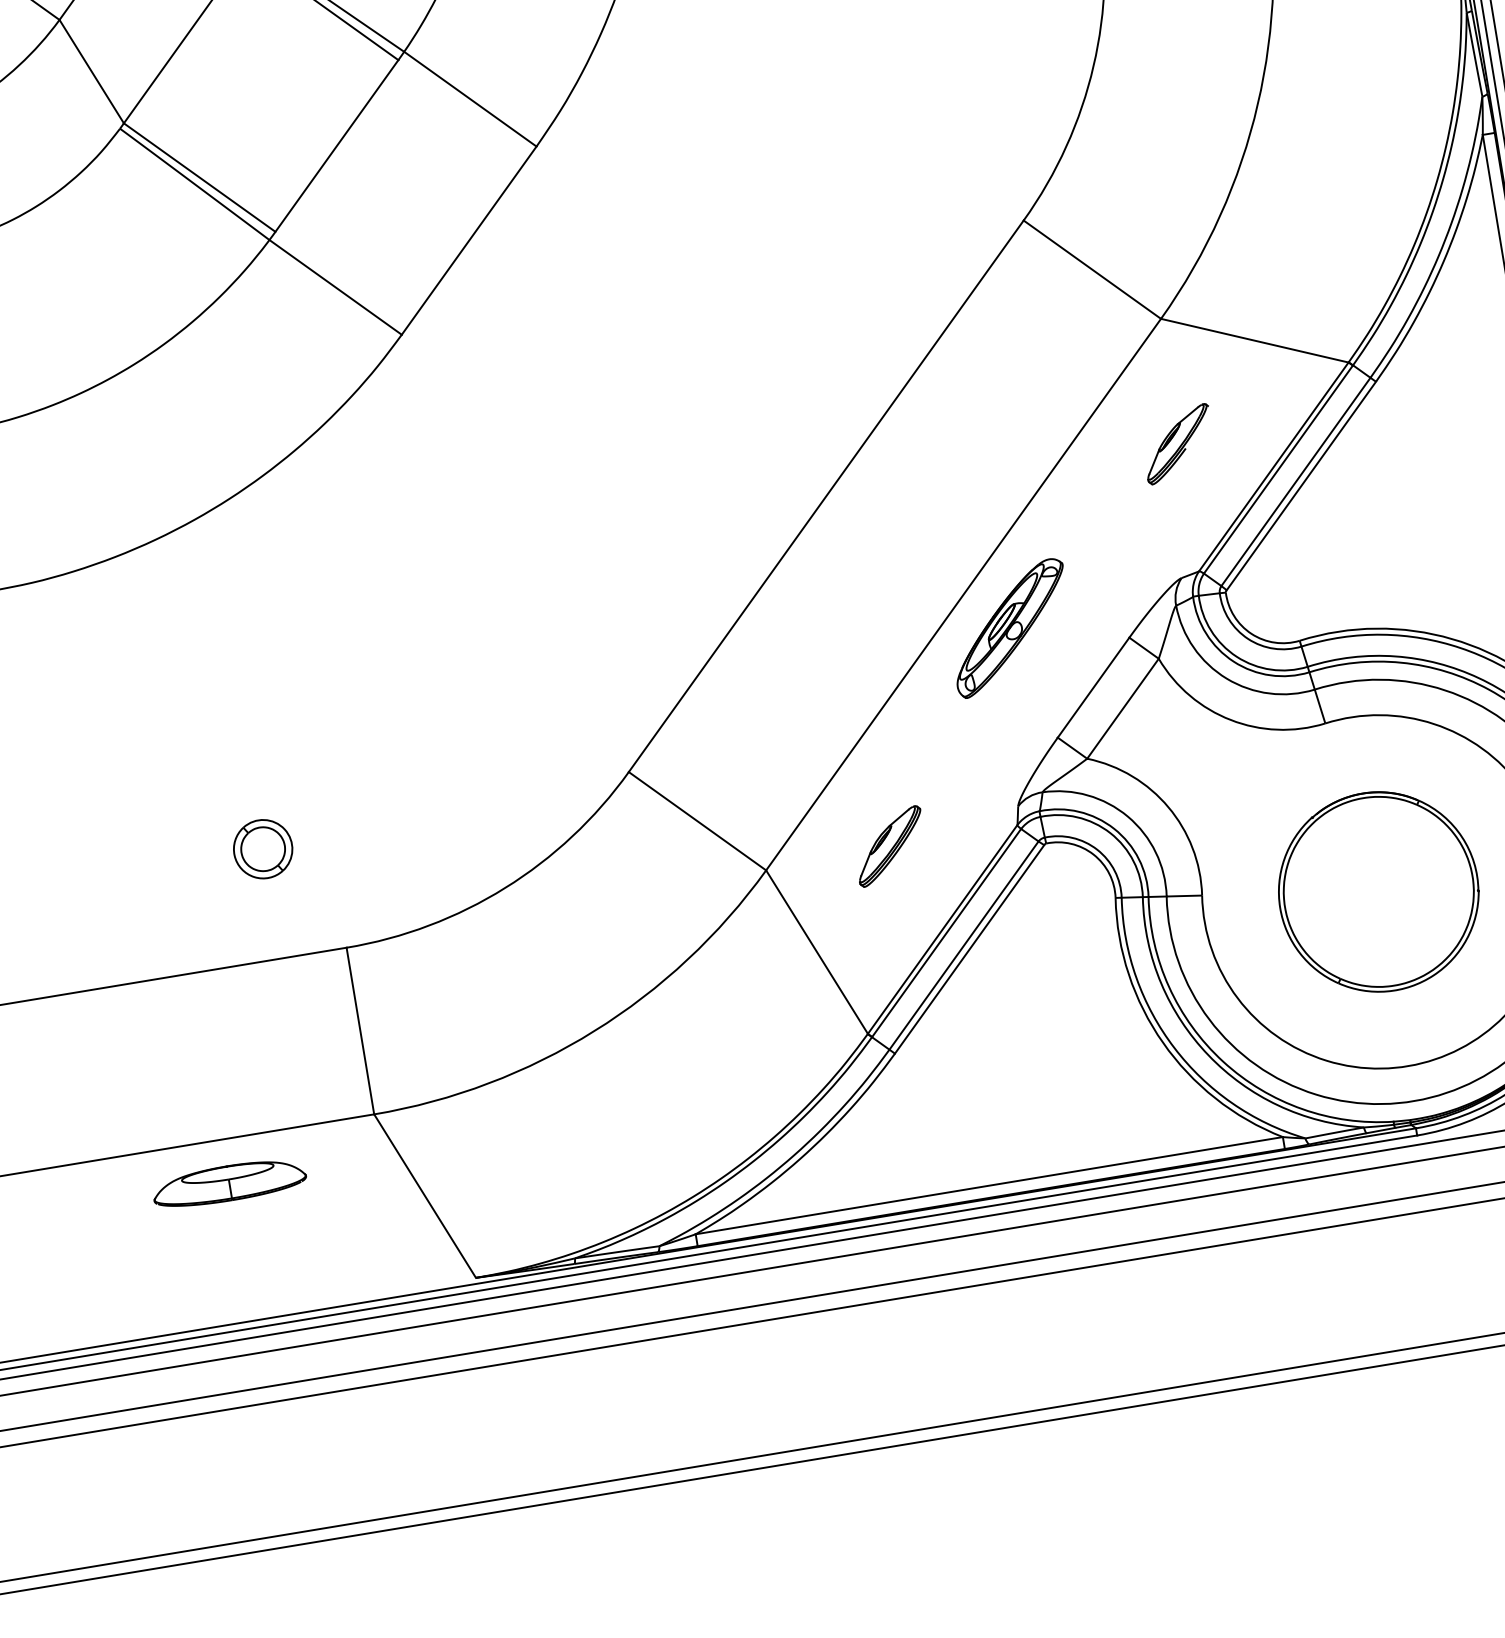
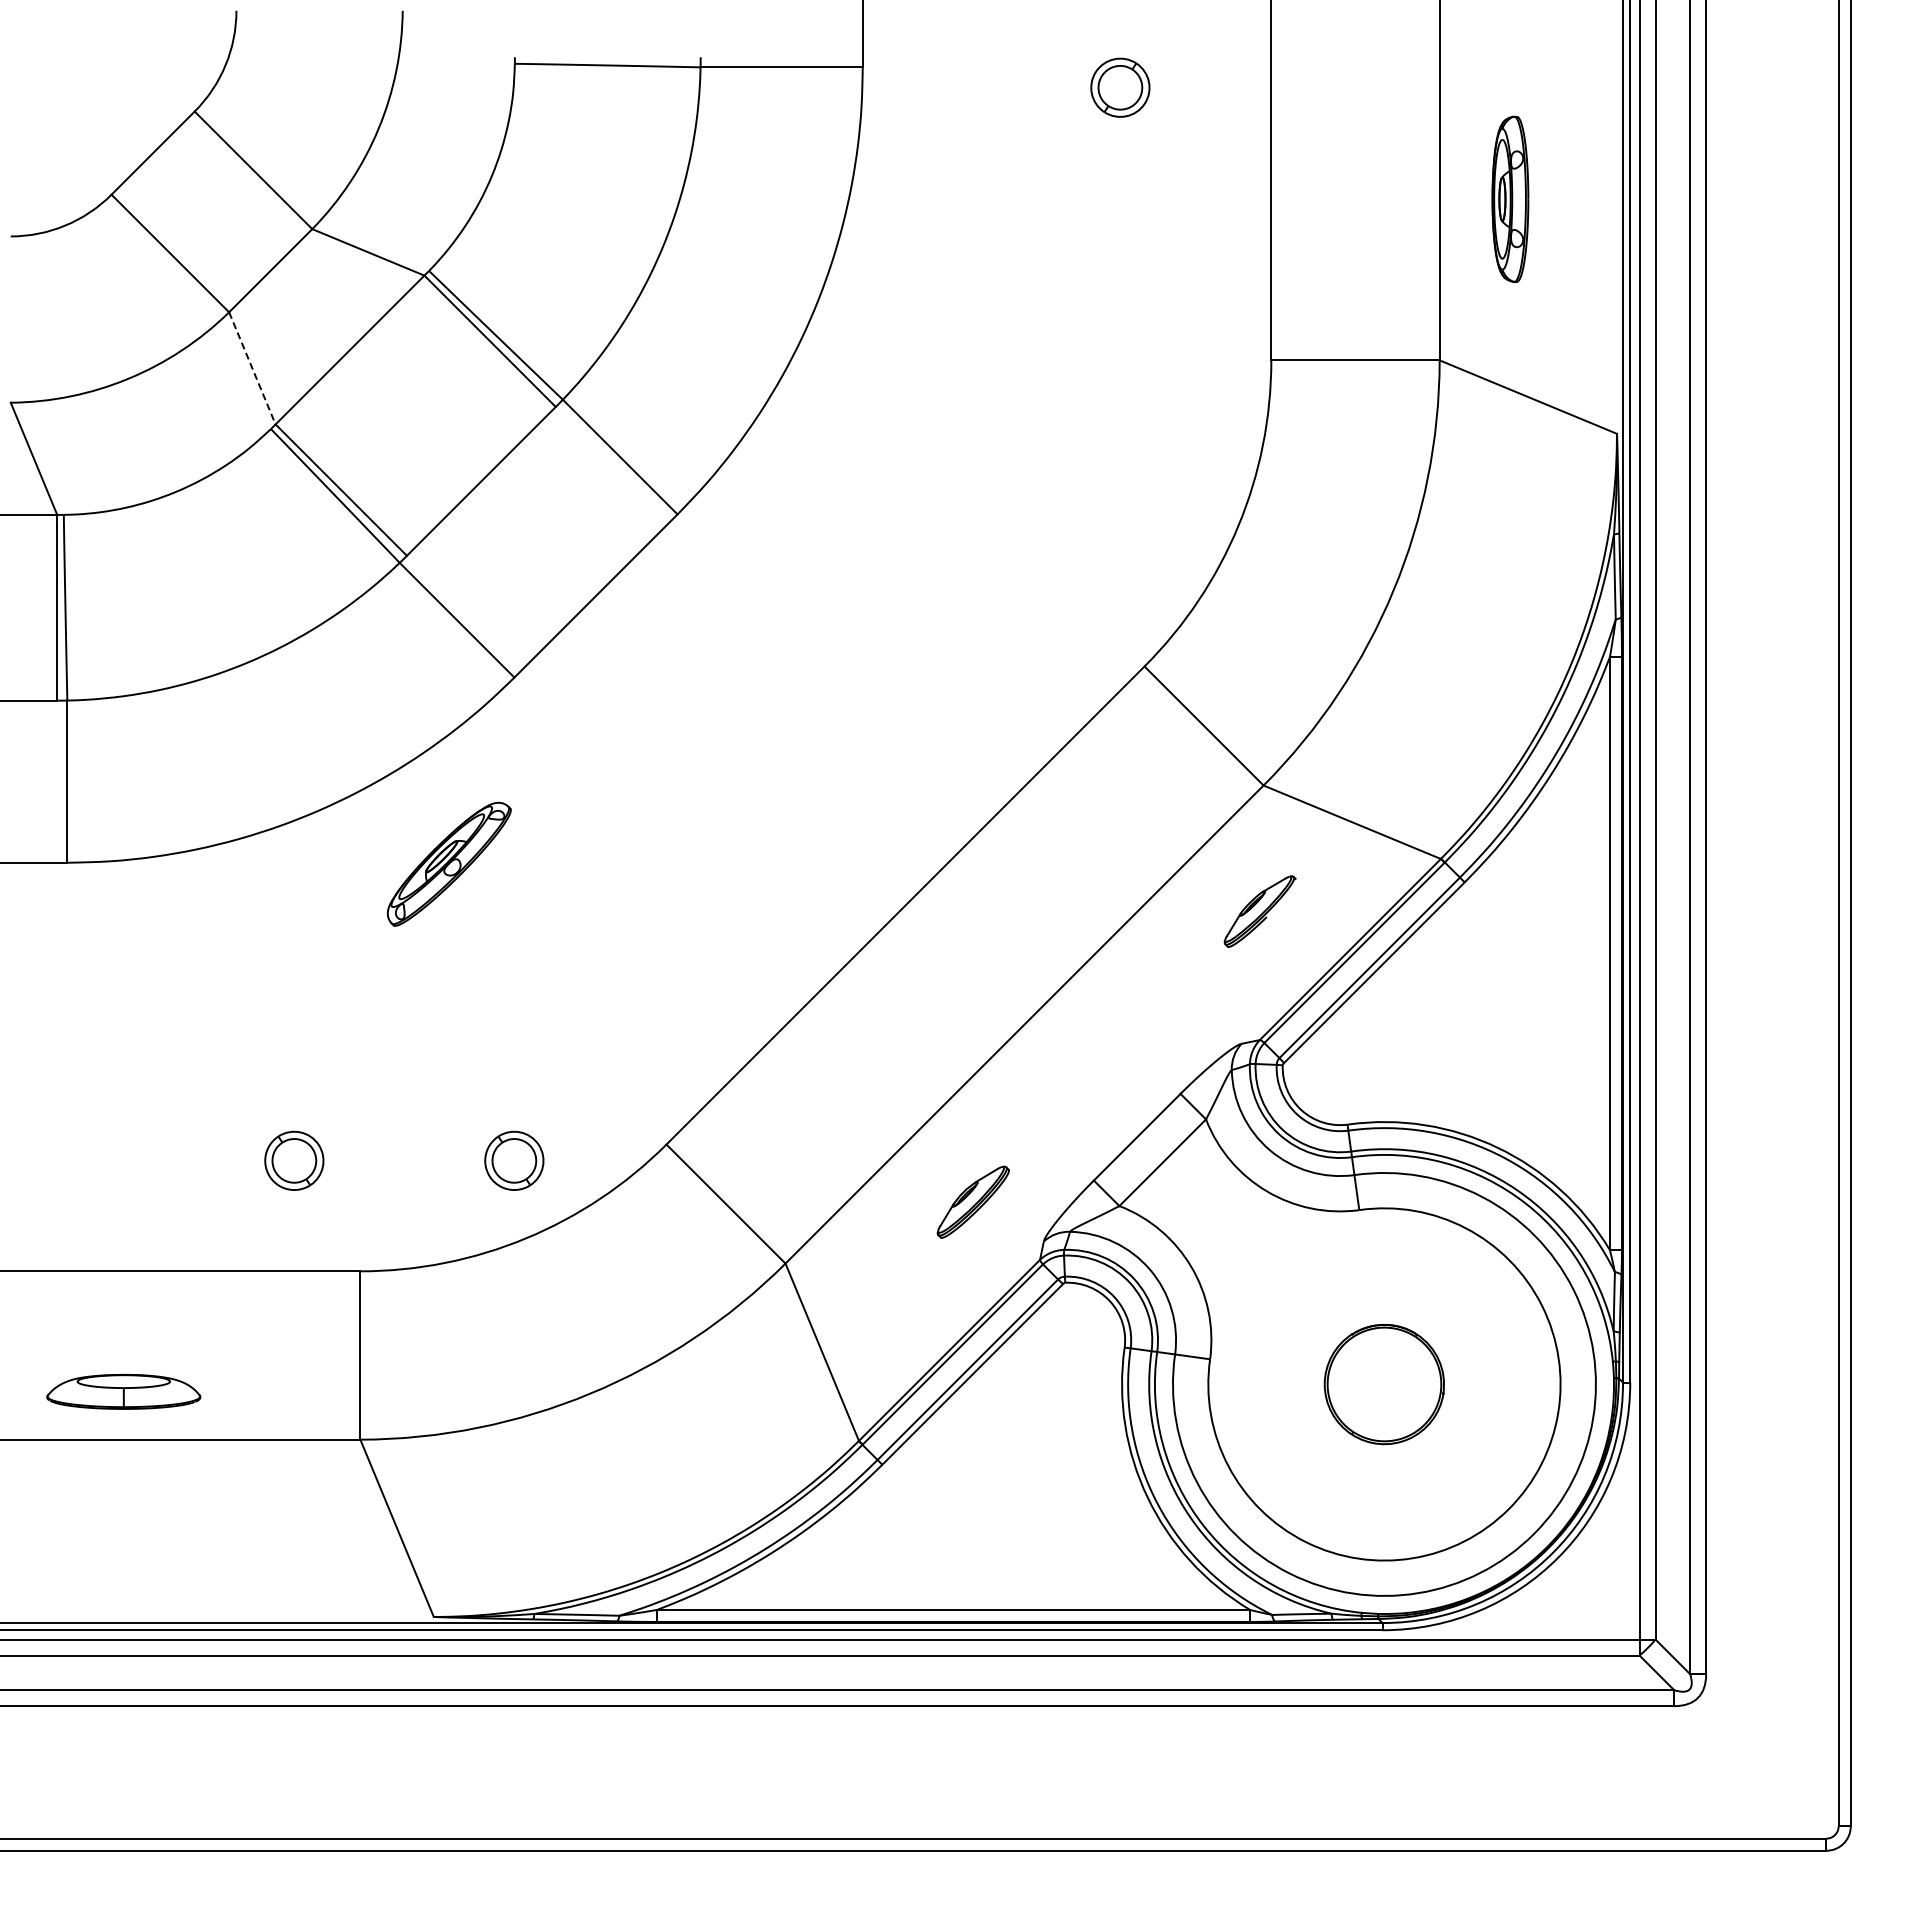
line: (91, 71) -> (252, 368), solid -> dashed
part: (1009, 627) -> (448, 863), moved
part: (480, 812) -> (514, 1160), added
part: (889, 845) -> (972, 1201), moved
part: (1378, 891) -> (1384, 1384), size x0.6
part: (229, 1182) -> (123, 1391), moved

